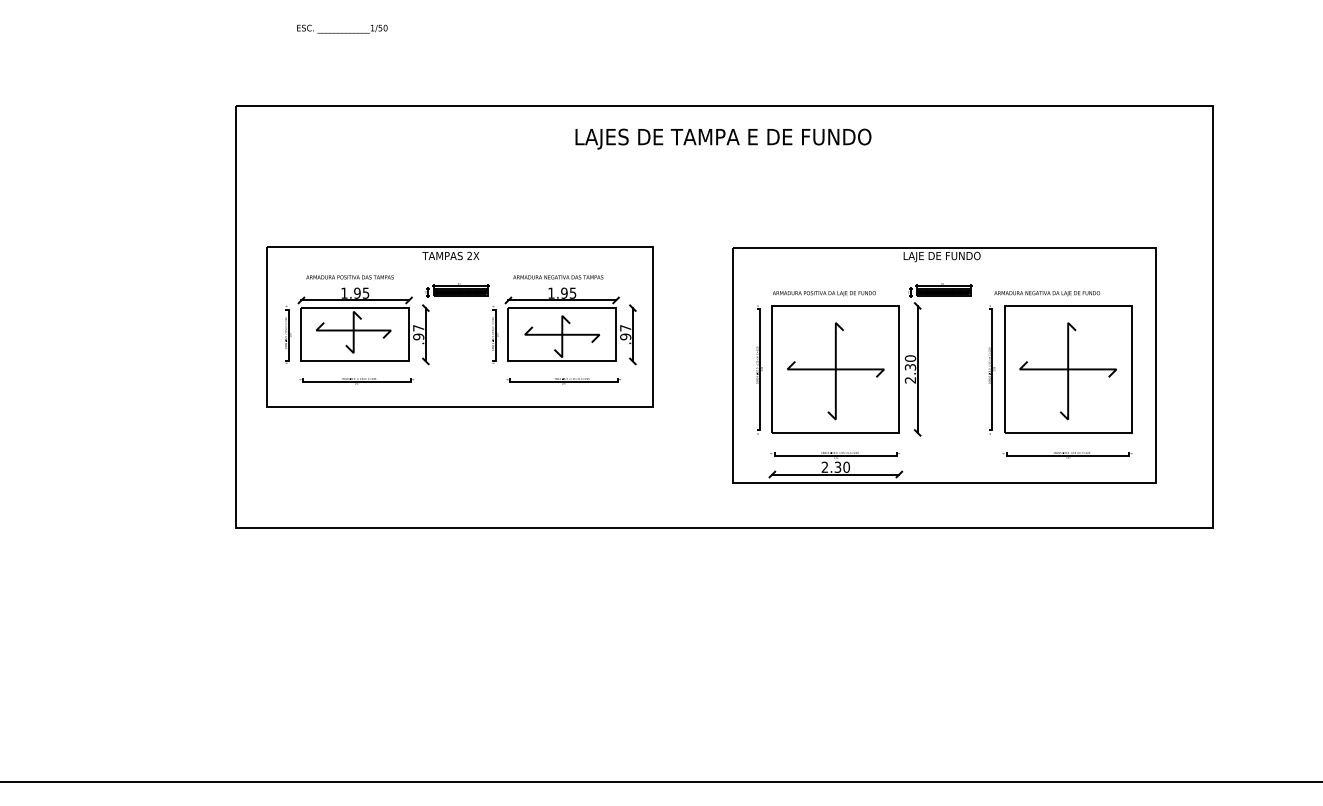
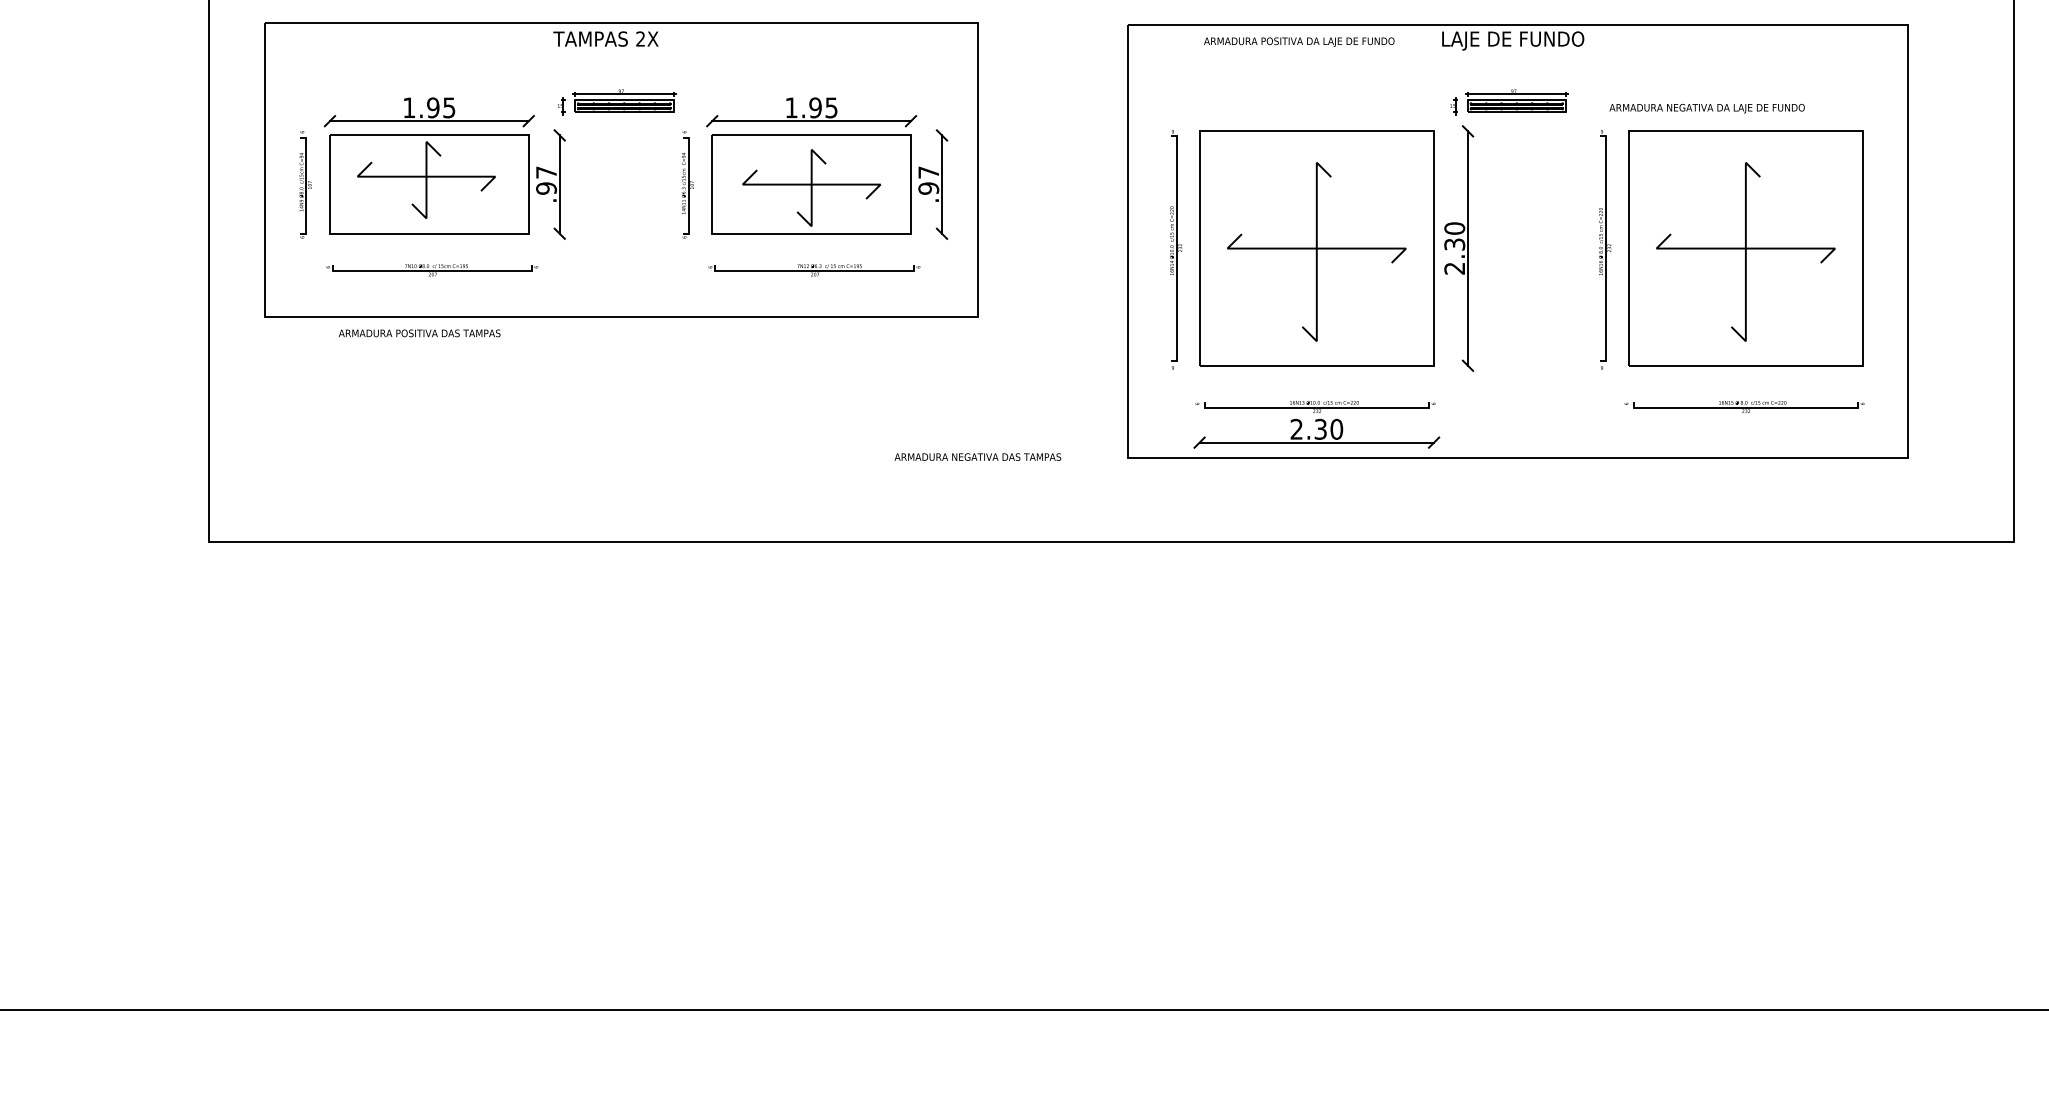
text: (349, 277) -> (418, 333), moved
text: (558, 277) -> (978, 457), moved
text: (824, 293) -> (1299, 41), moved

